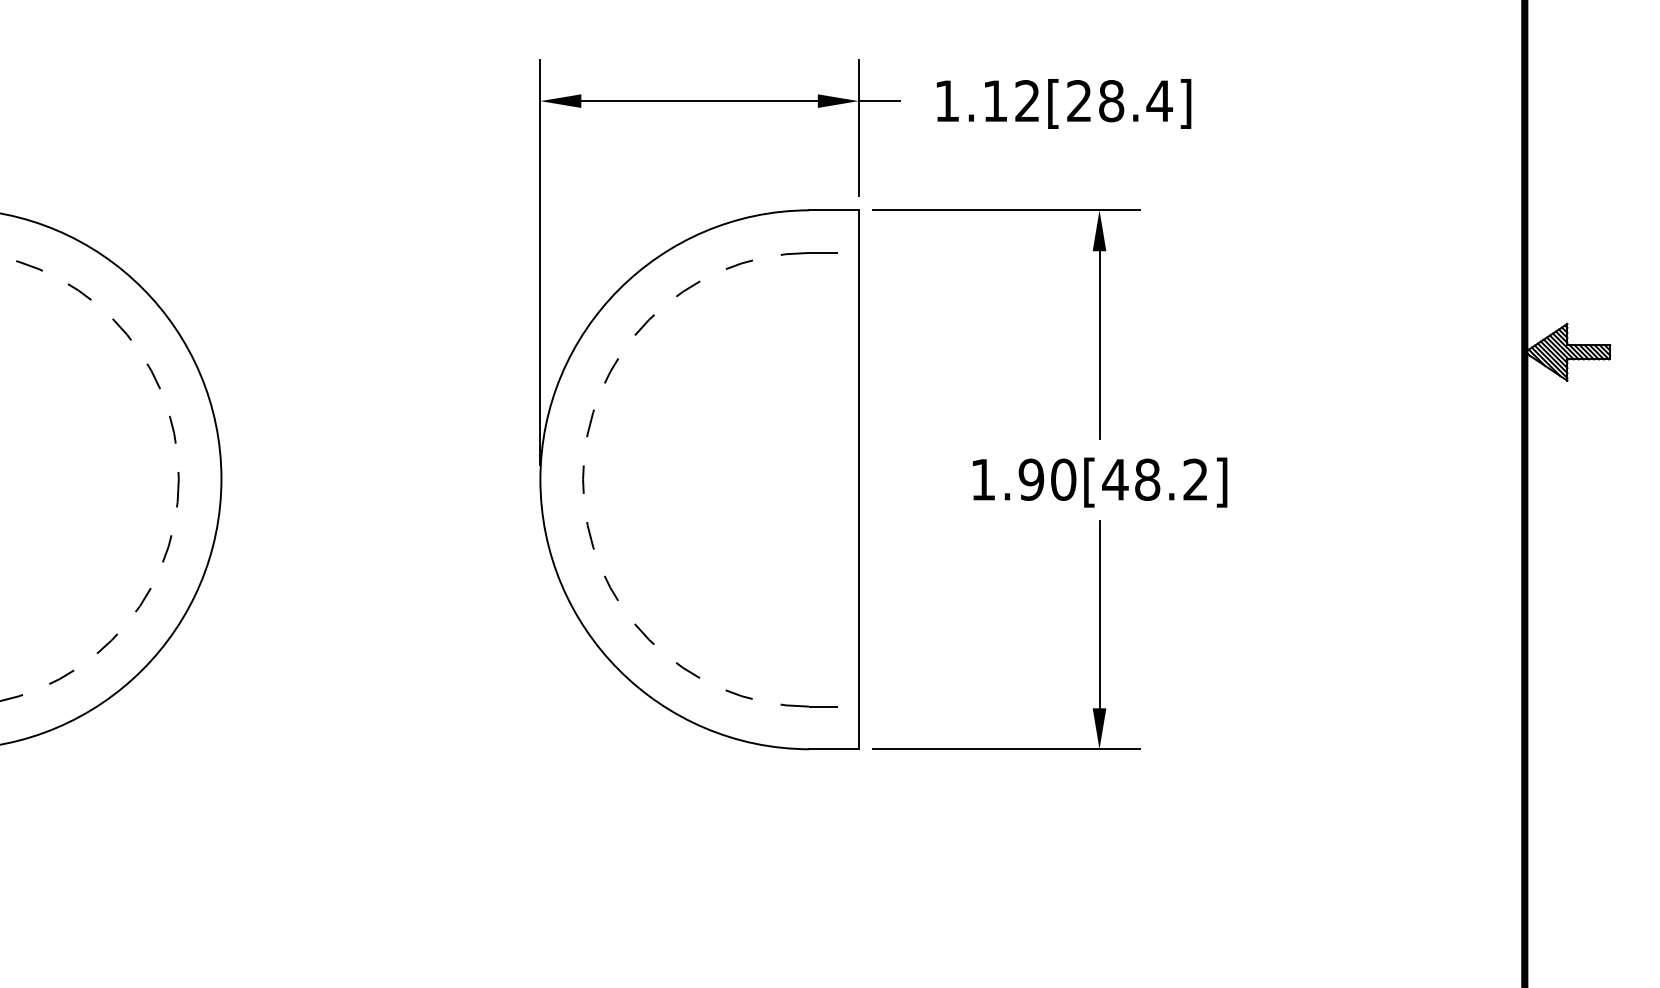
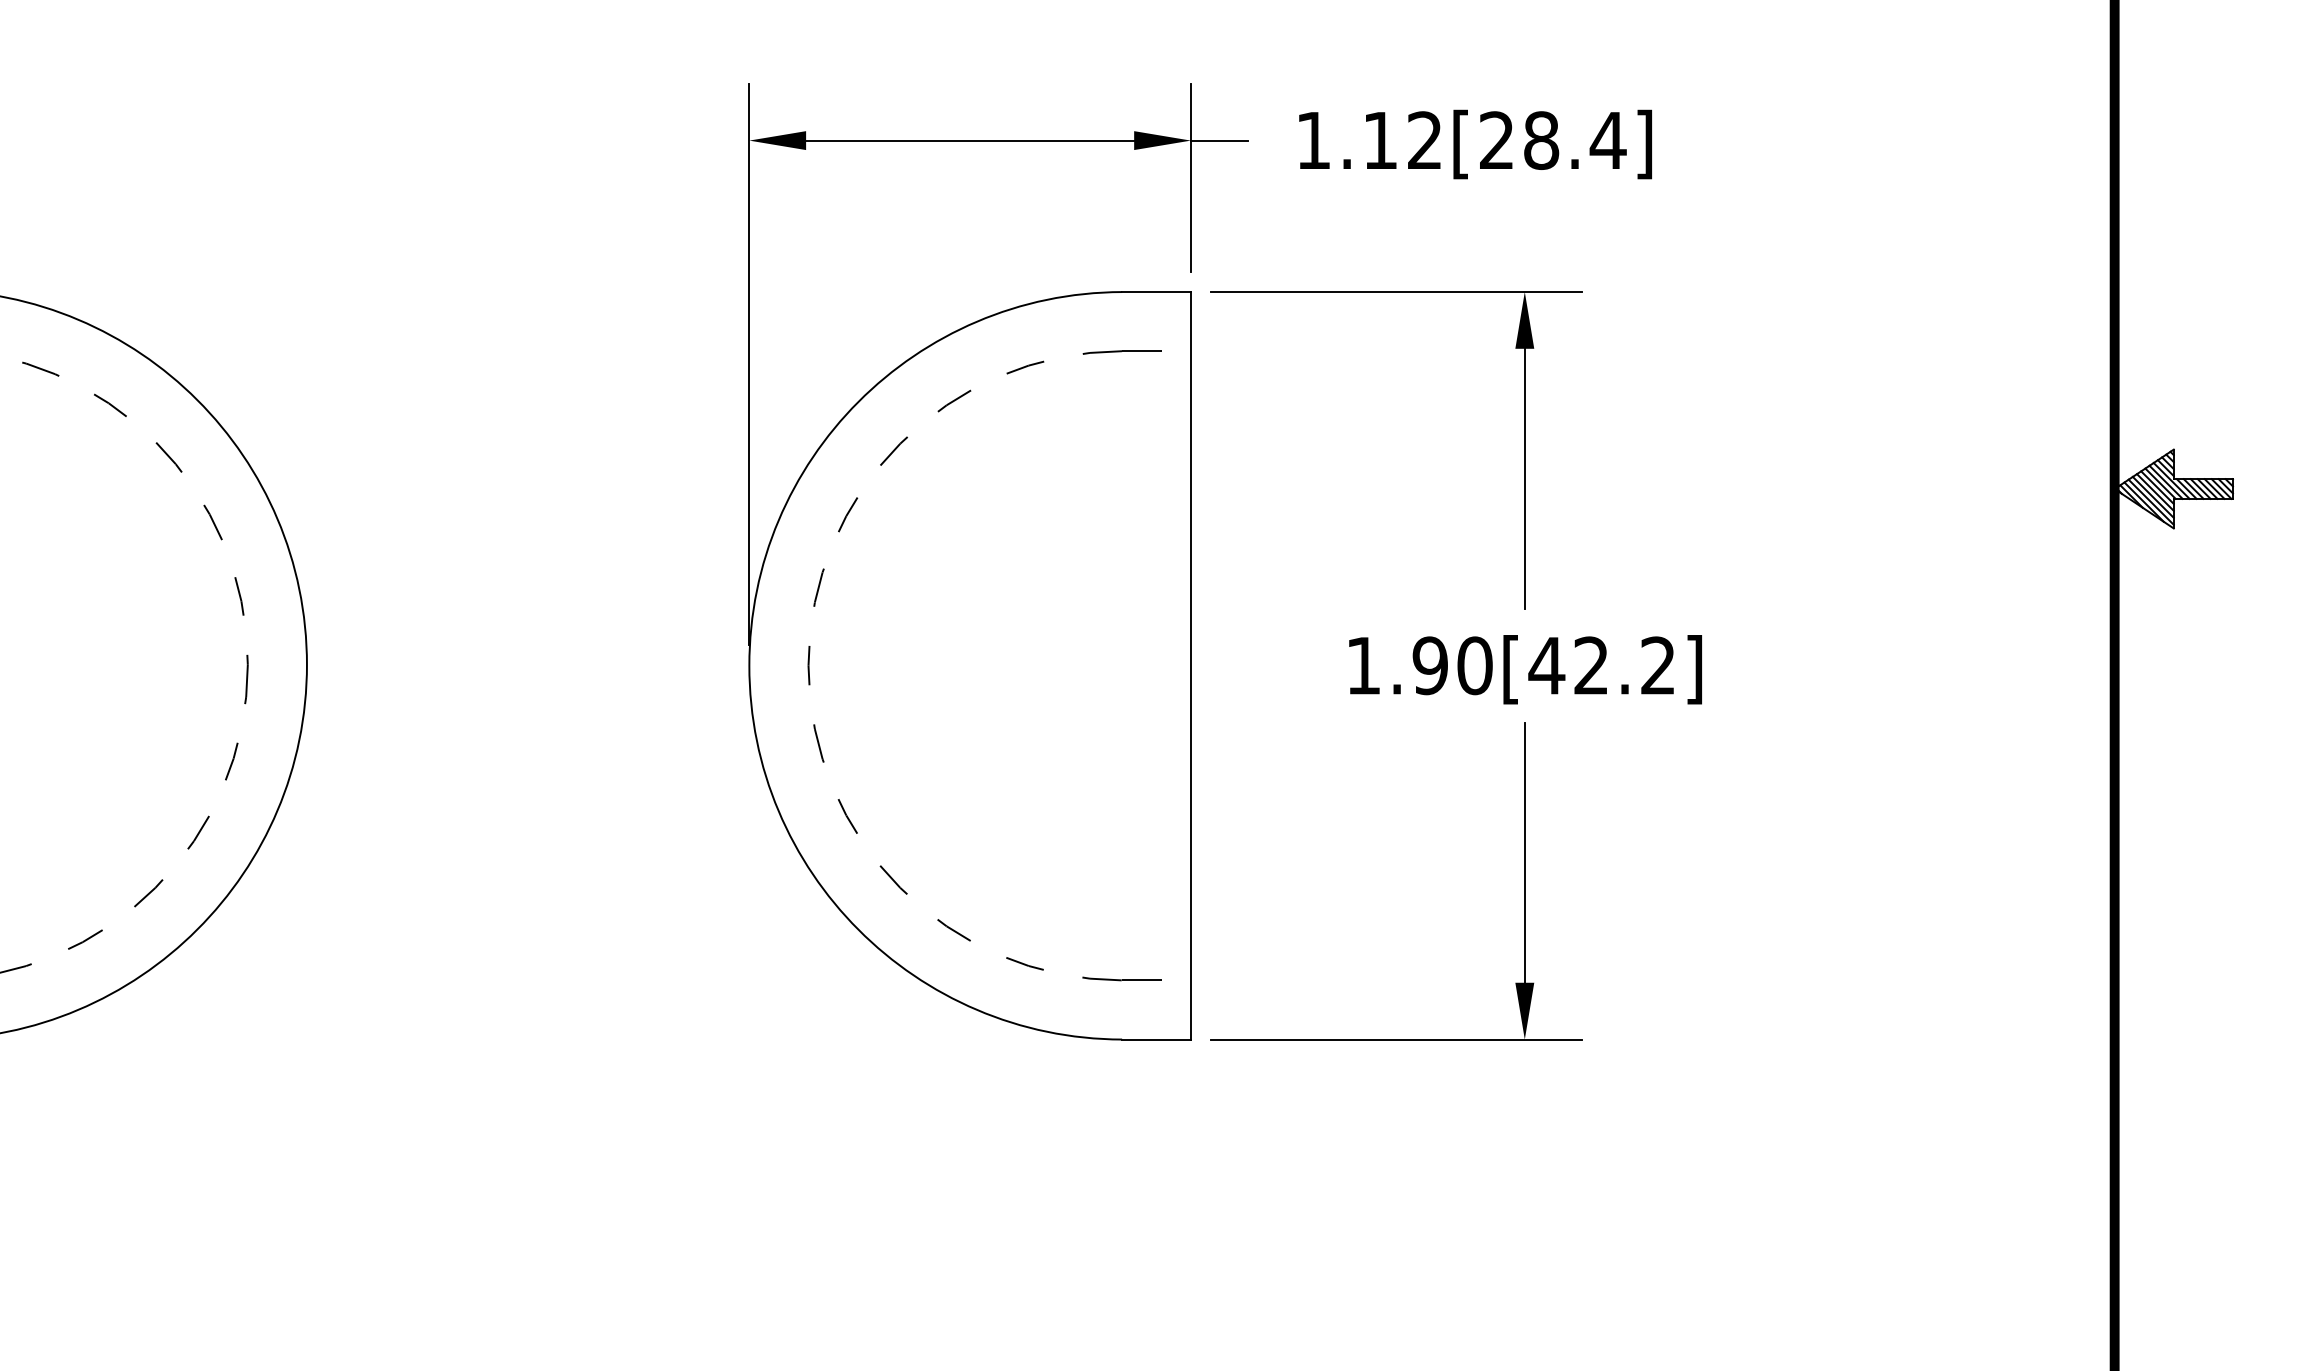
text: (1147, 479) -> (1591, 665), 1.90[48.2] -> 1.90[42.2]

